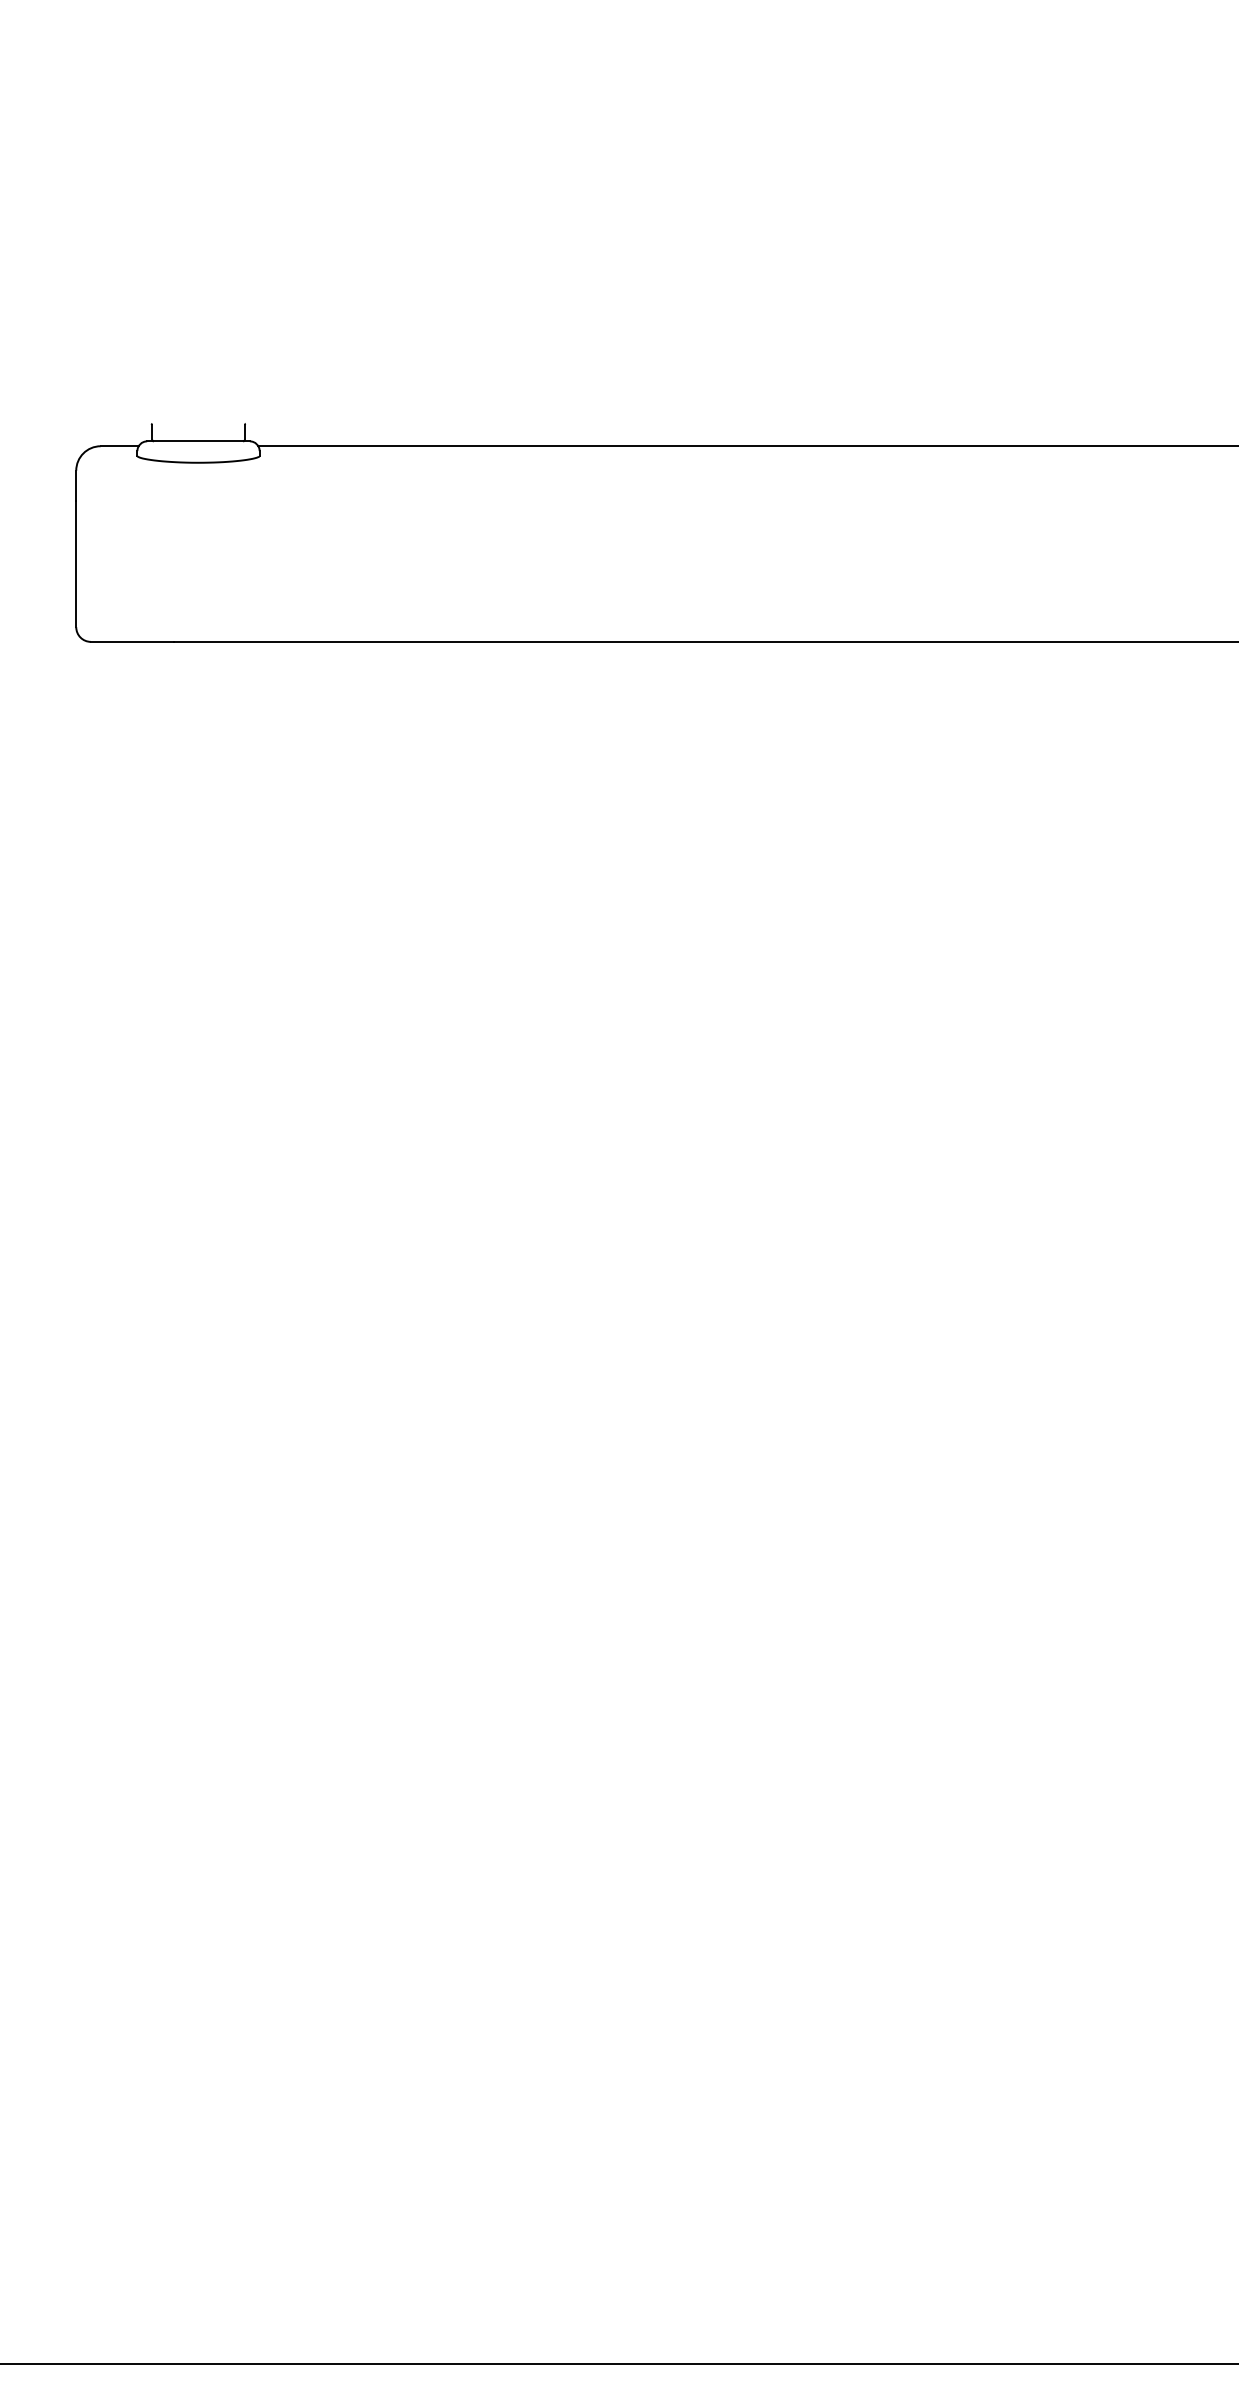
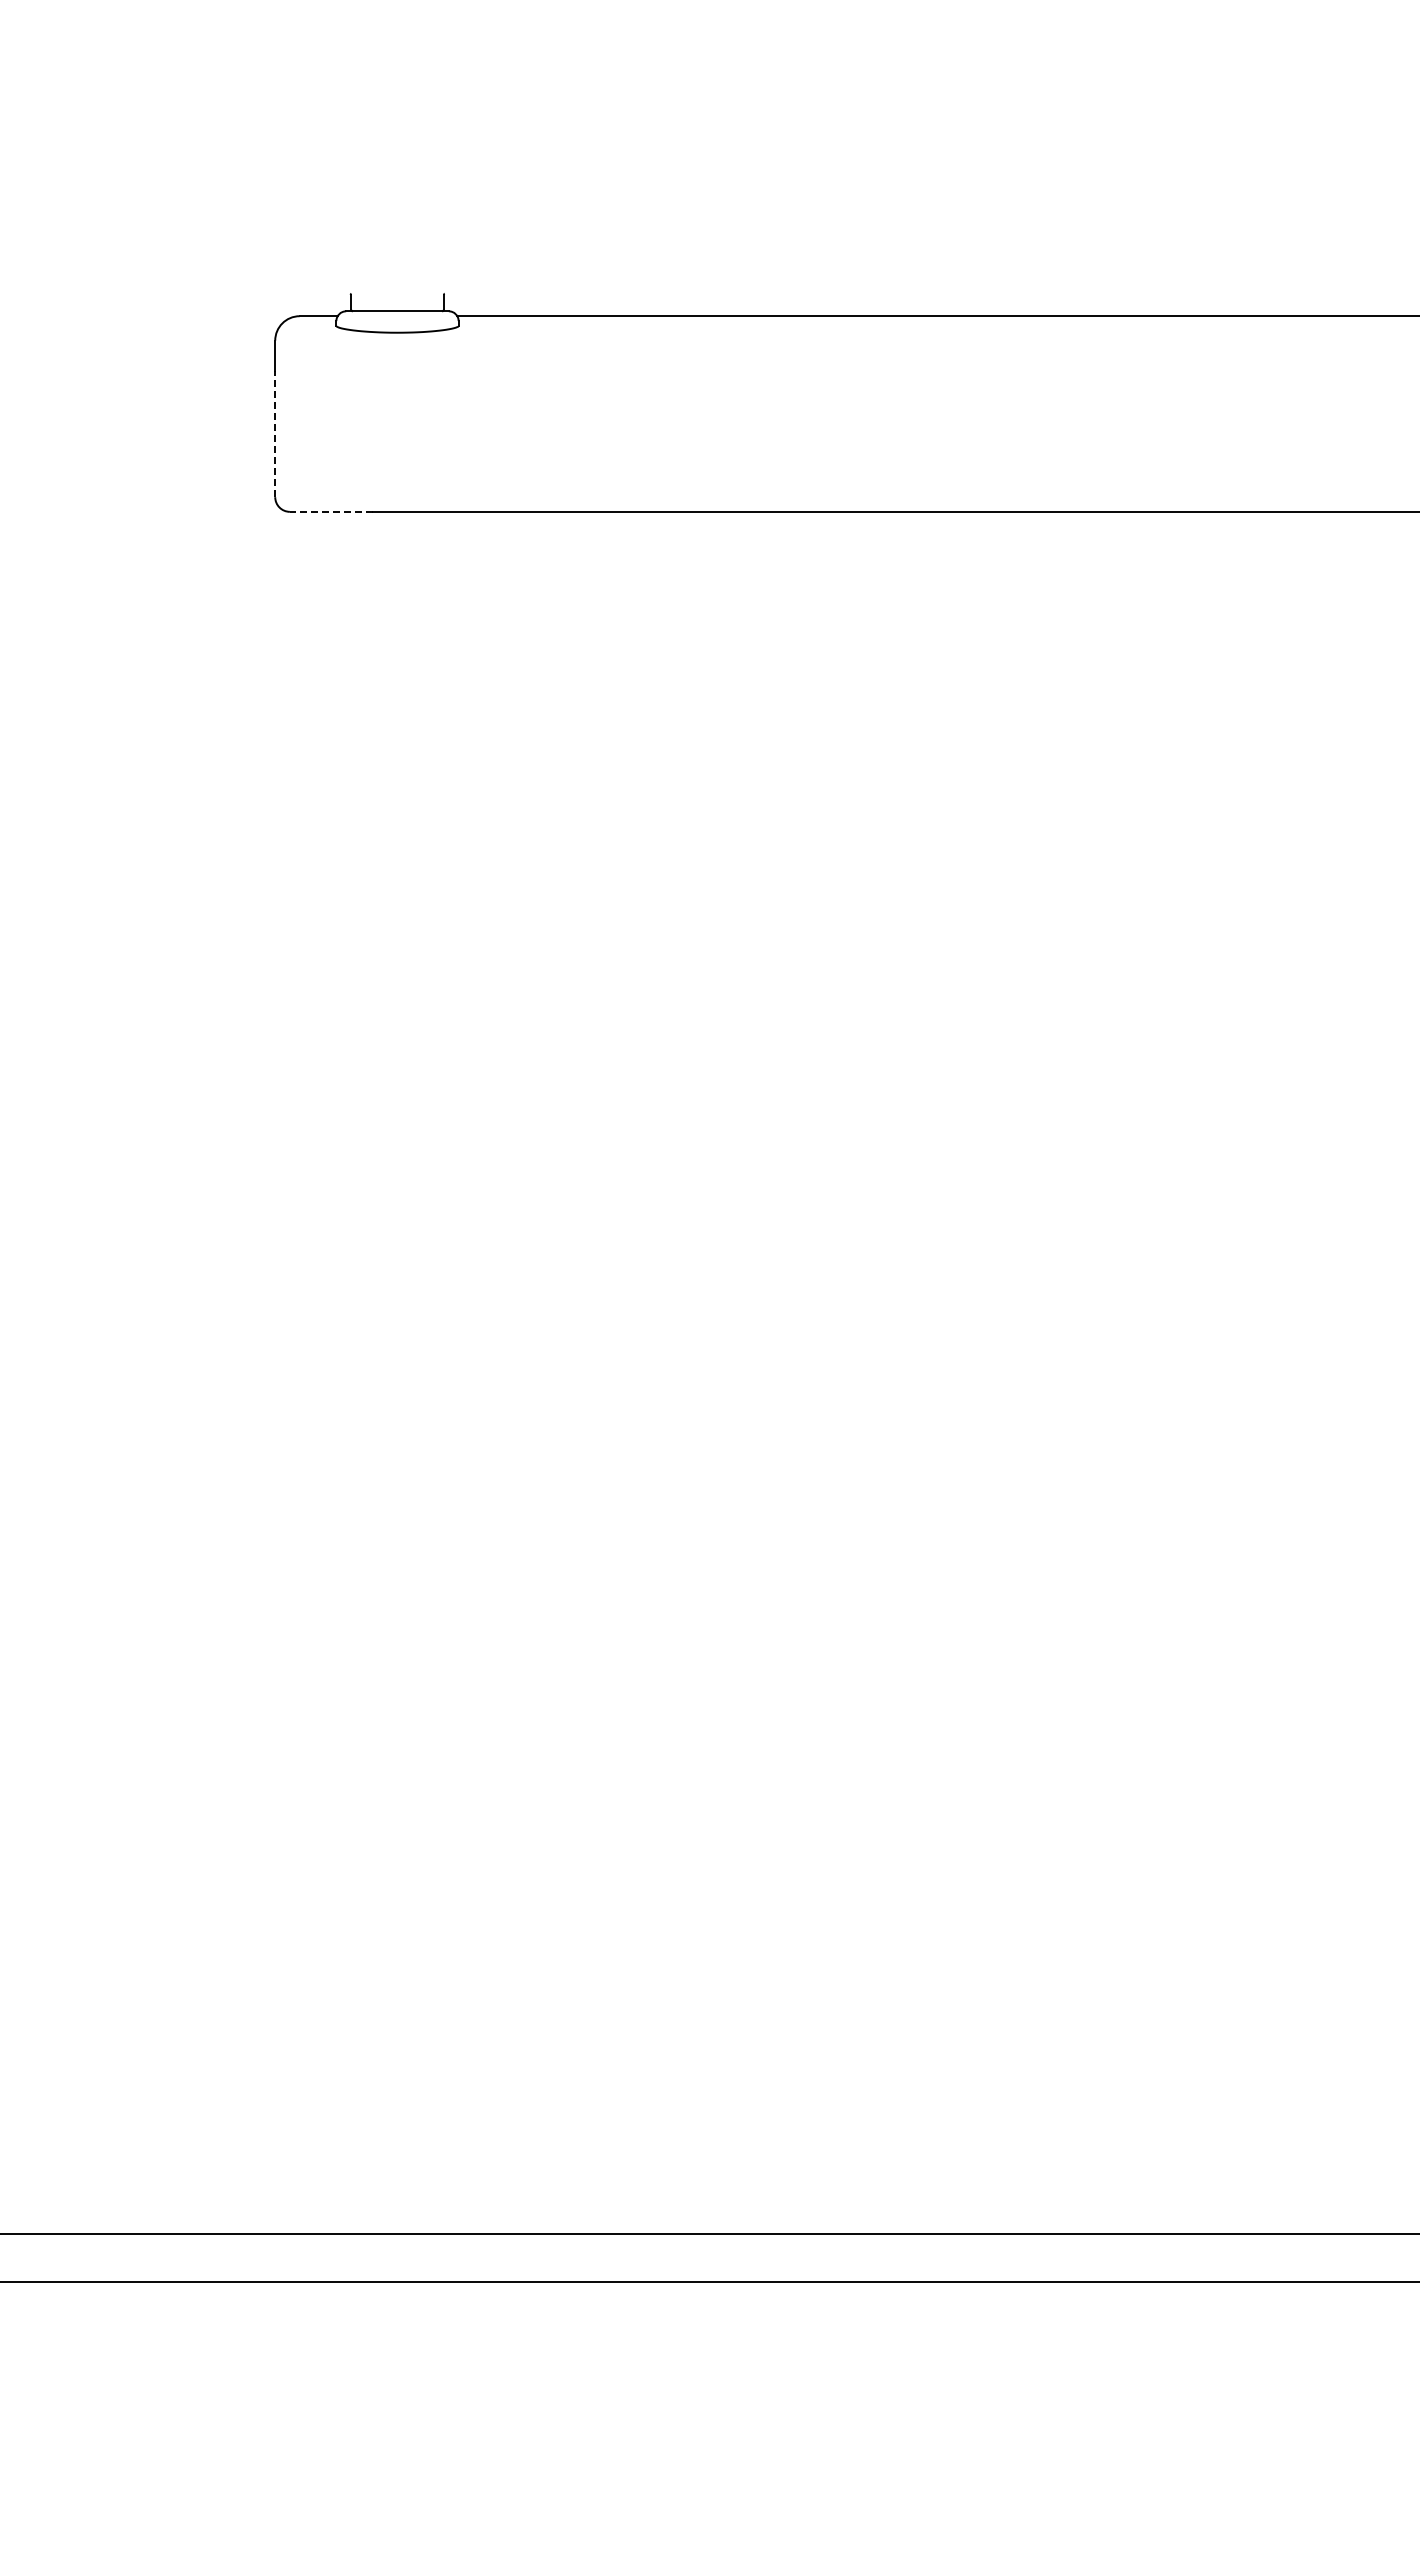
line: (76, 563) -> (275, 433), solid -> dashed
line: (132, 641) -> (331, 511), solid -> dashed

